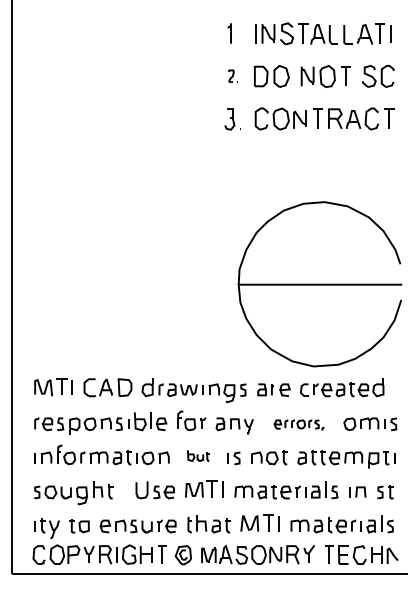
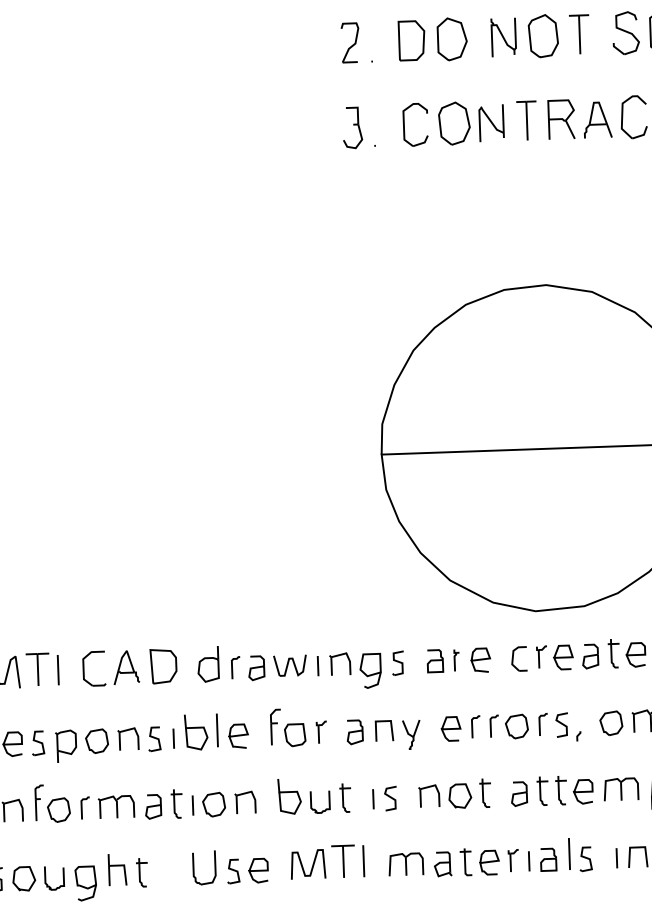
part: (232, 75) -> (354, 40), size x1.67
part: (298, 424) -> (509, 727), size x1.43
part: (198, 455) -> (313, 795), size x1.67

